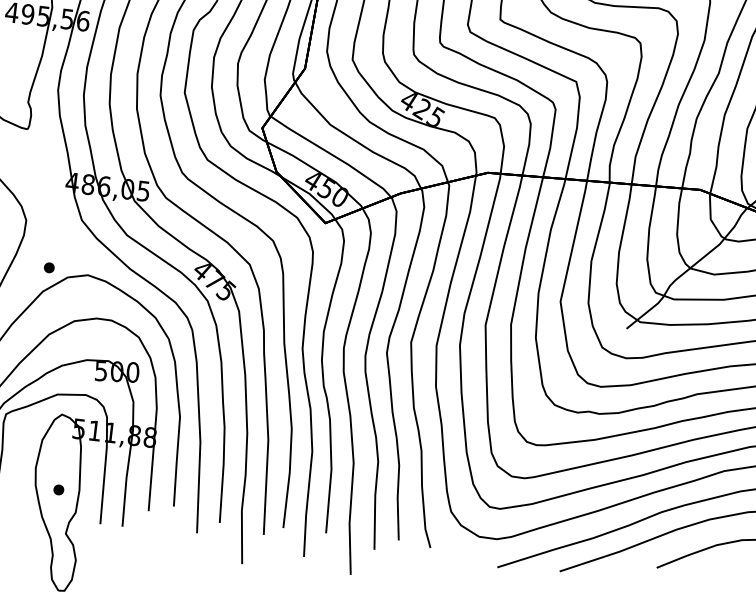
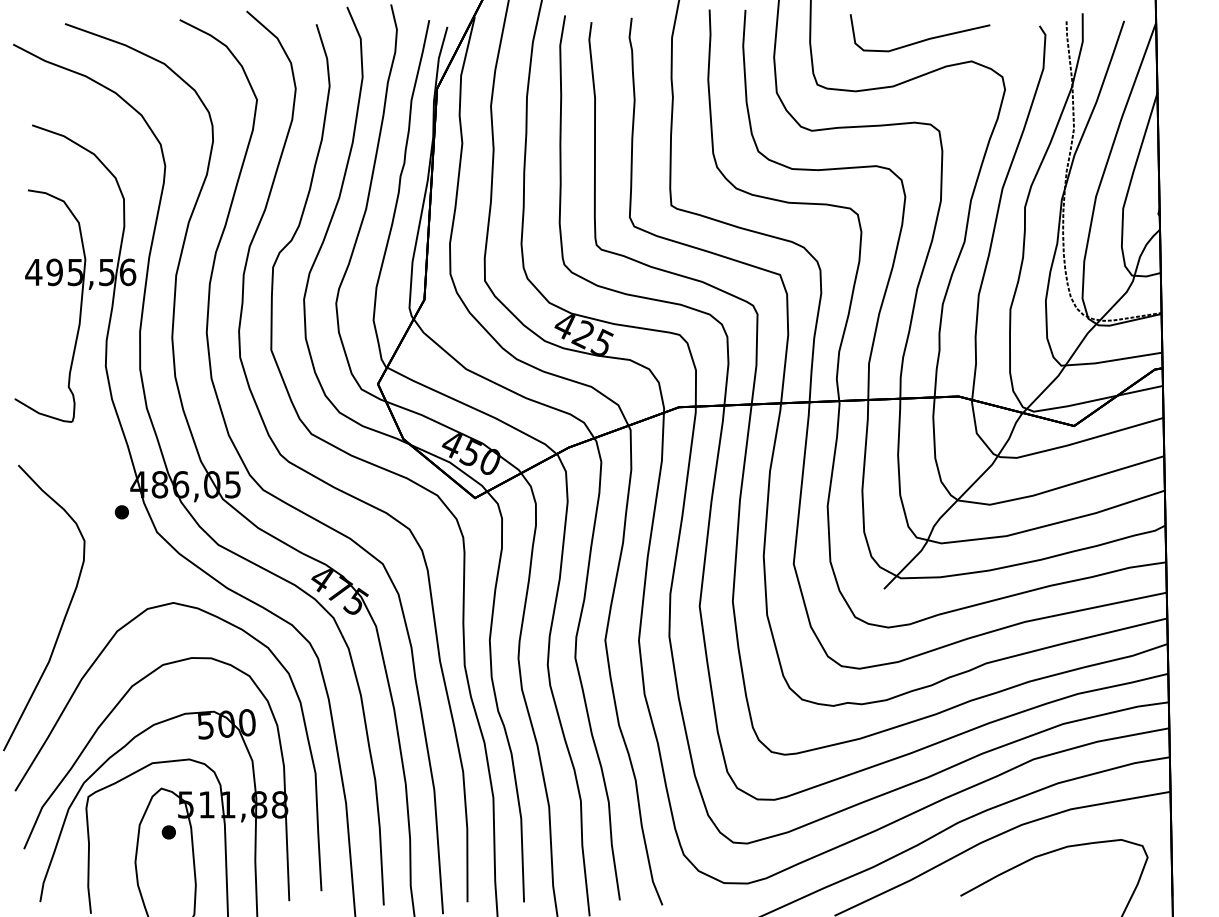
part: (48, 267) -> (121, 512), moved
part: (58, 489) -> (168, 832), moved

